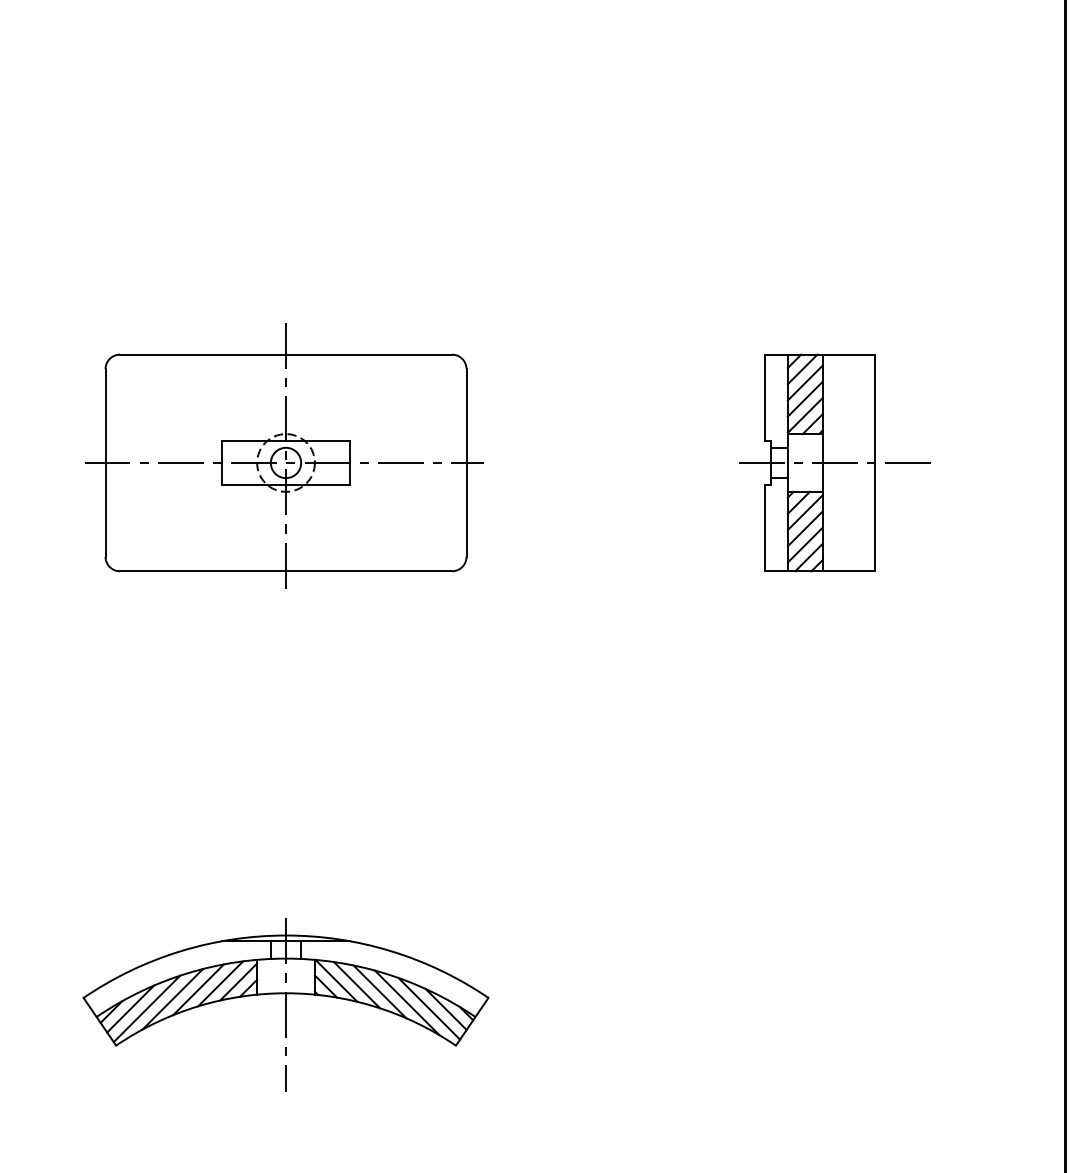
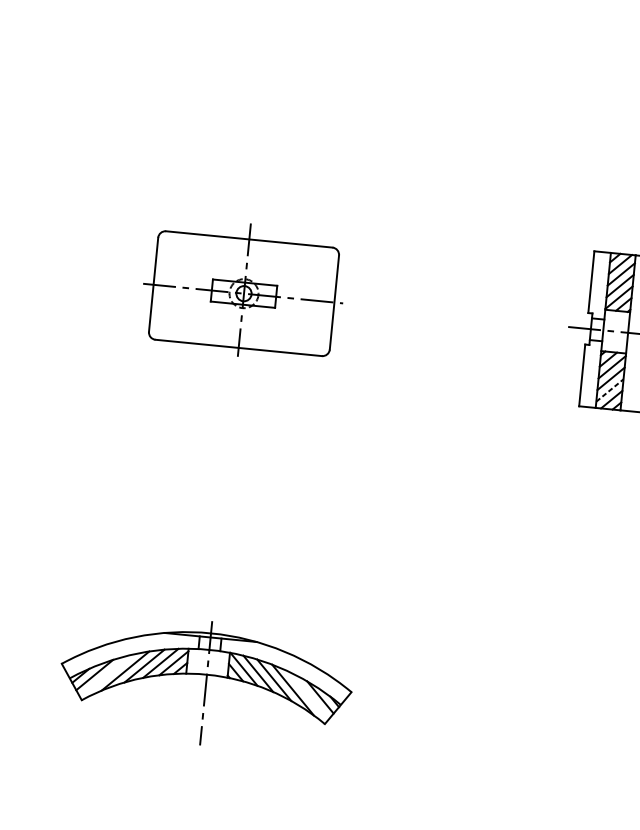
part: (284, 455) -> (243, 289), size x0.7
line: (805, 545) -> (610, 390), solid -> dashed
line: (146, 1008) -> (106, 675), removed
line: (429, 1008) -> (308, 695), removed

